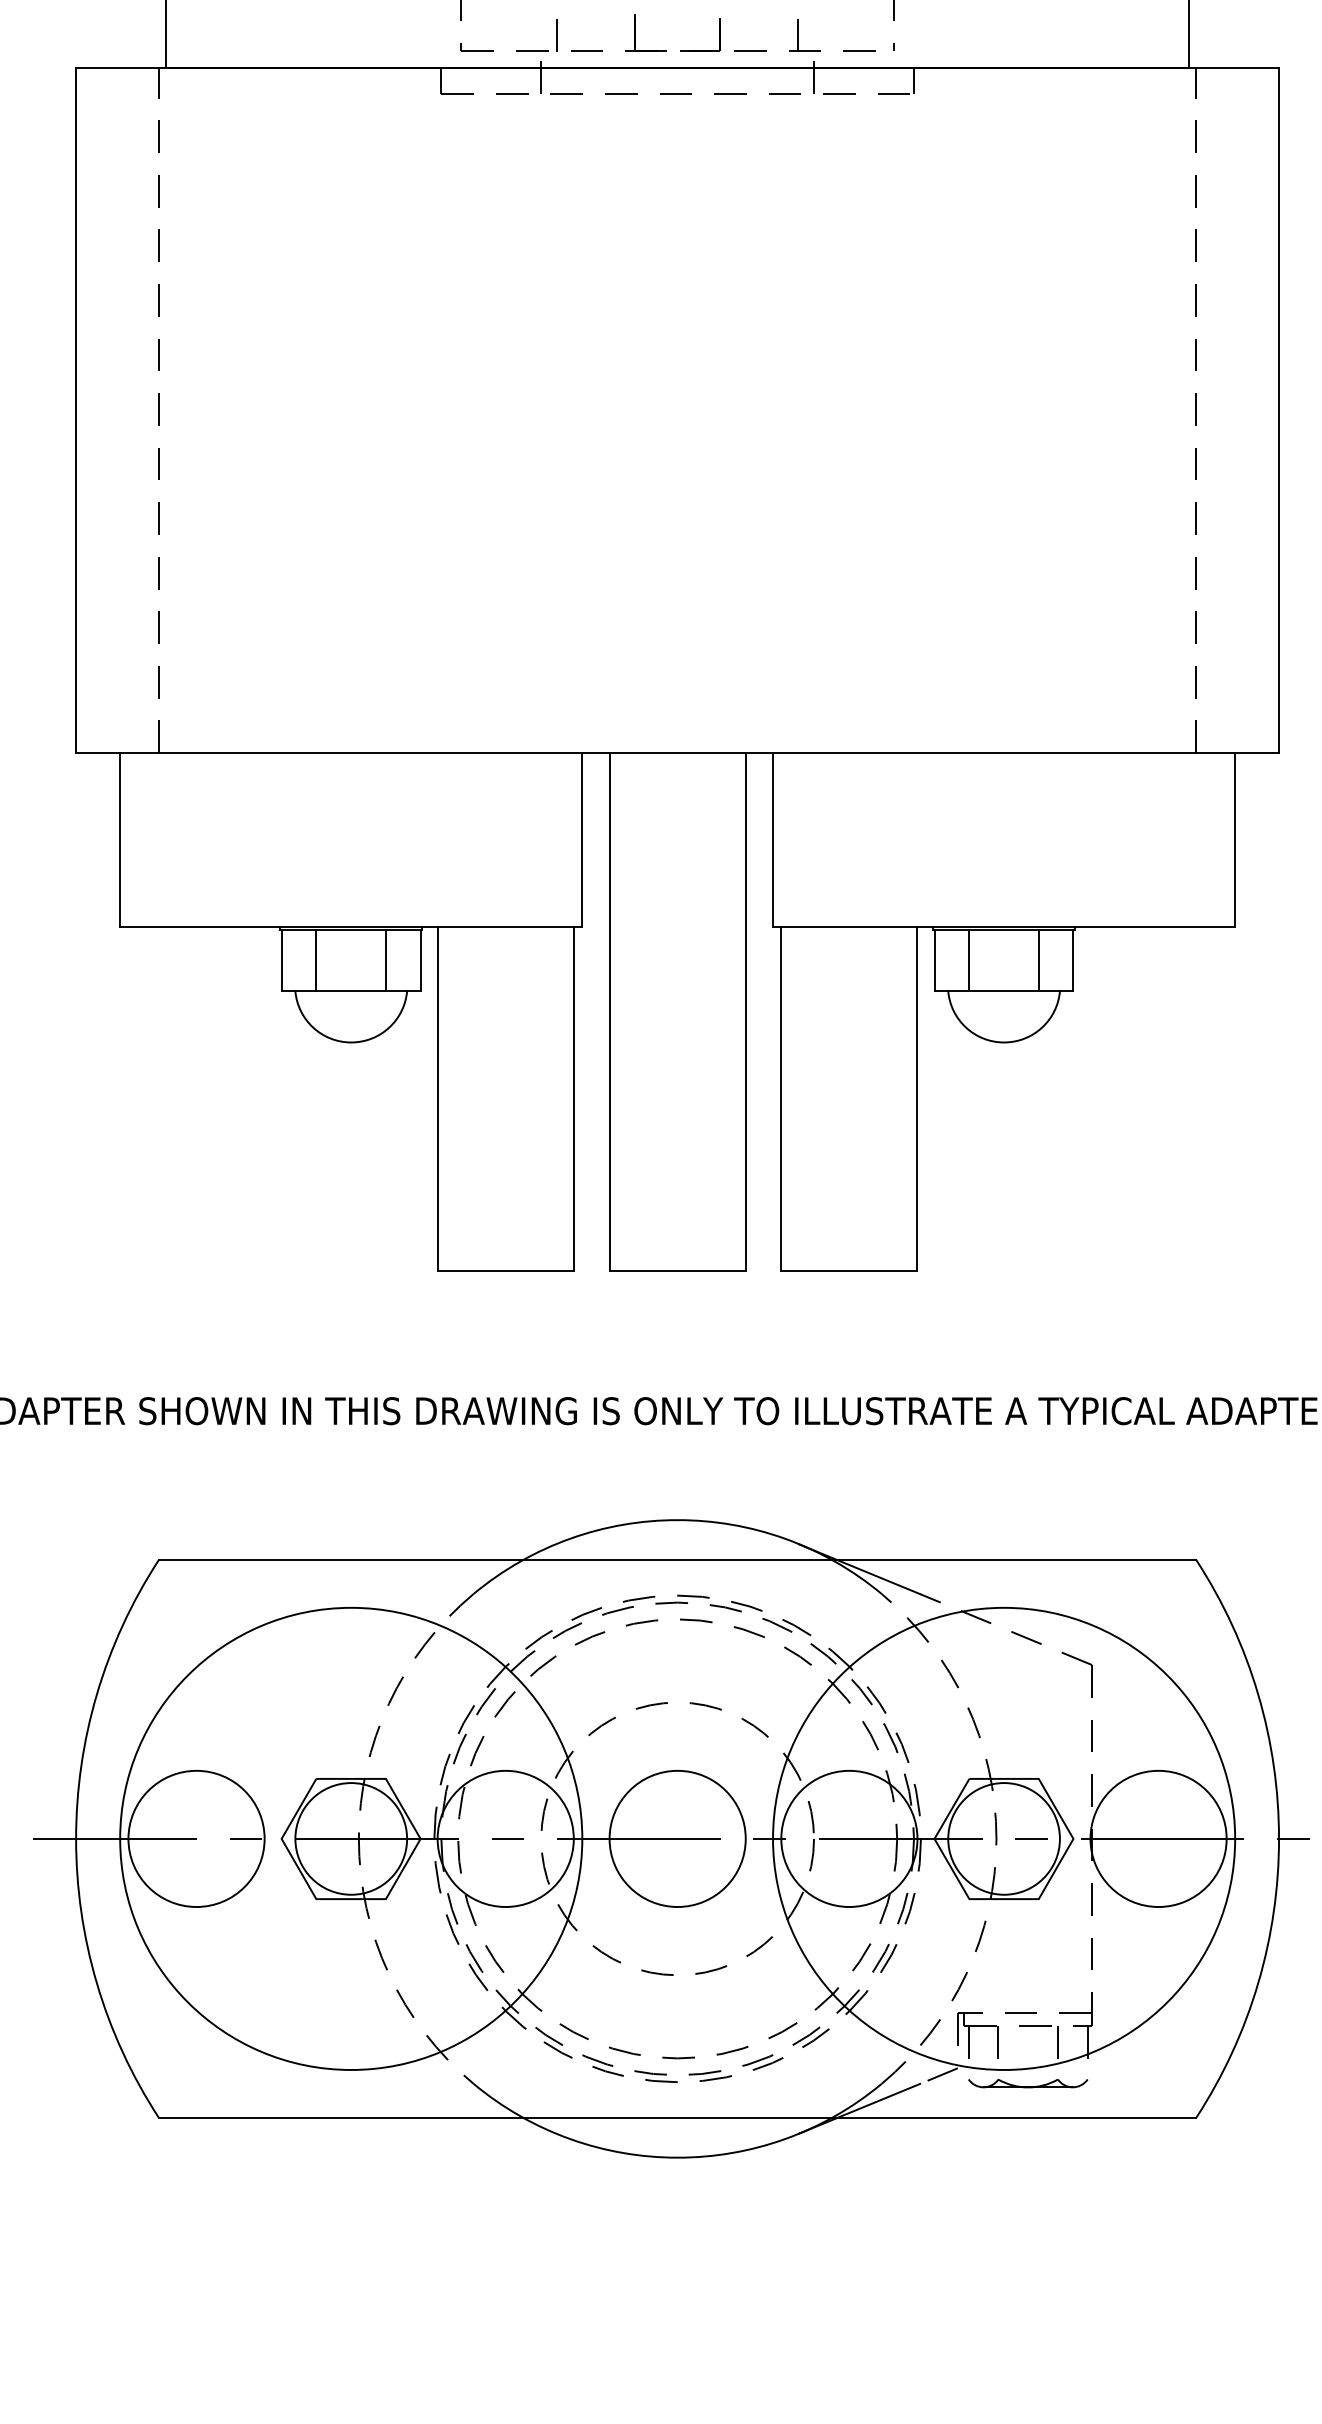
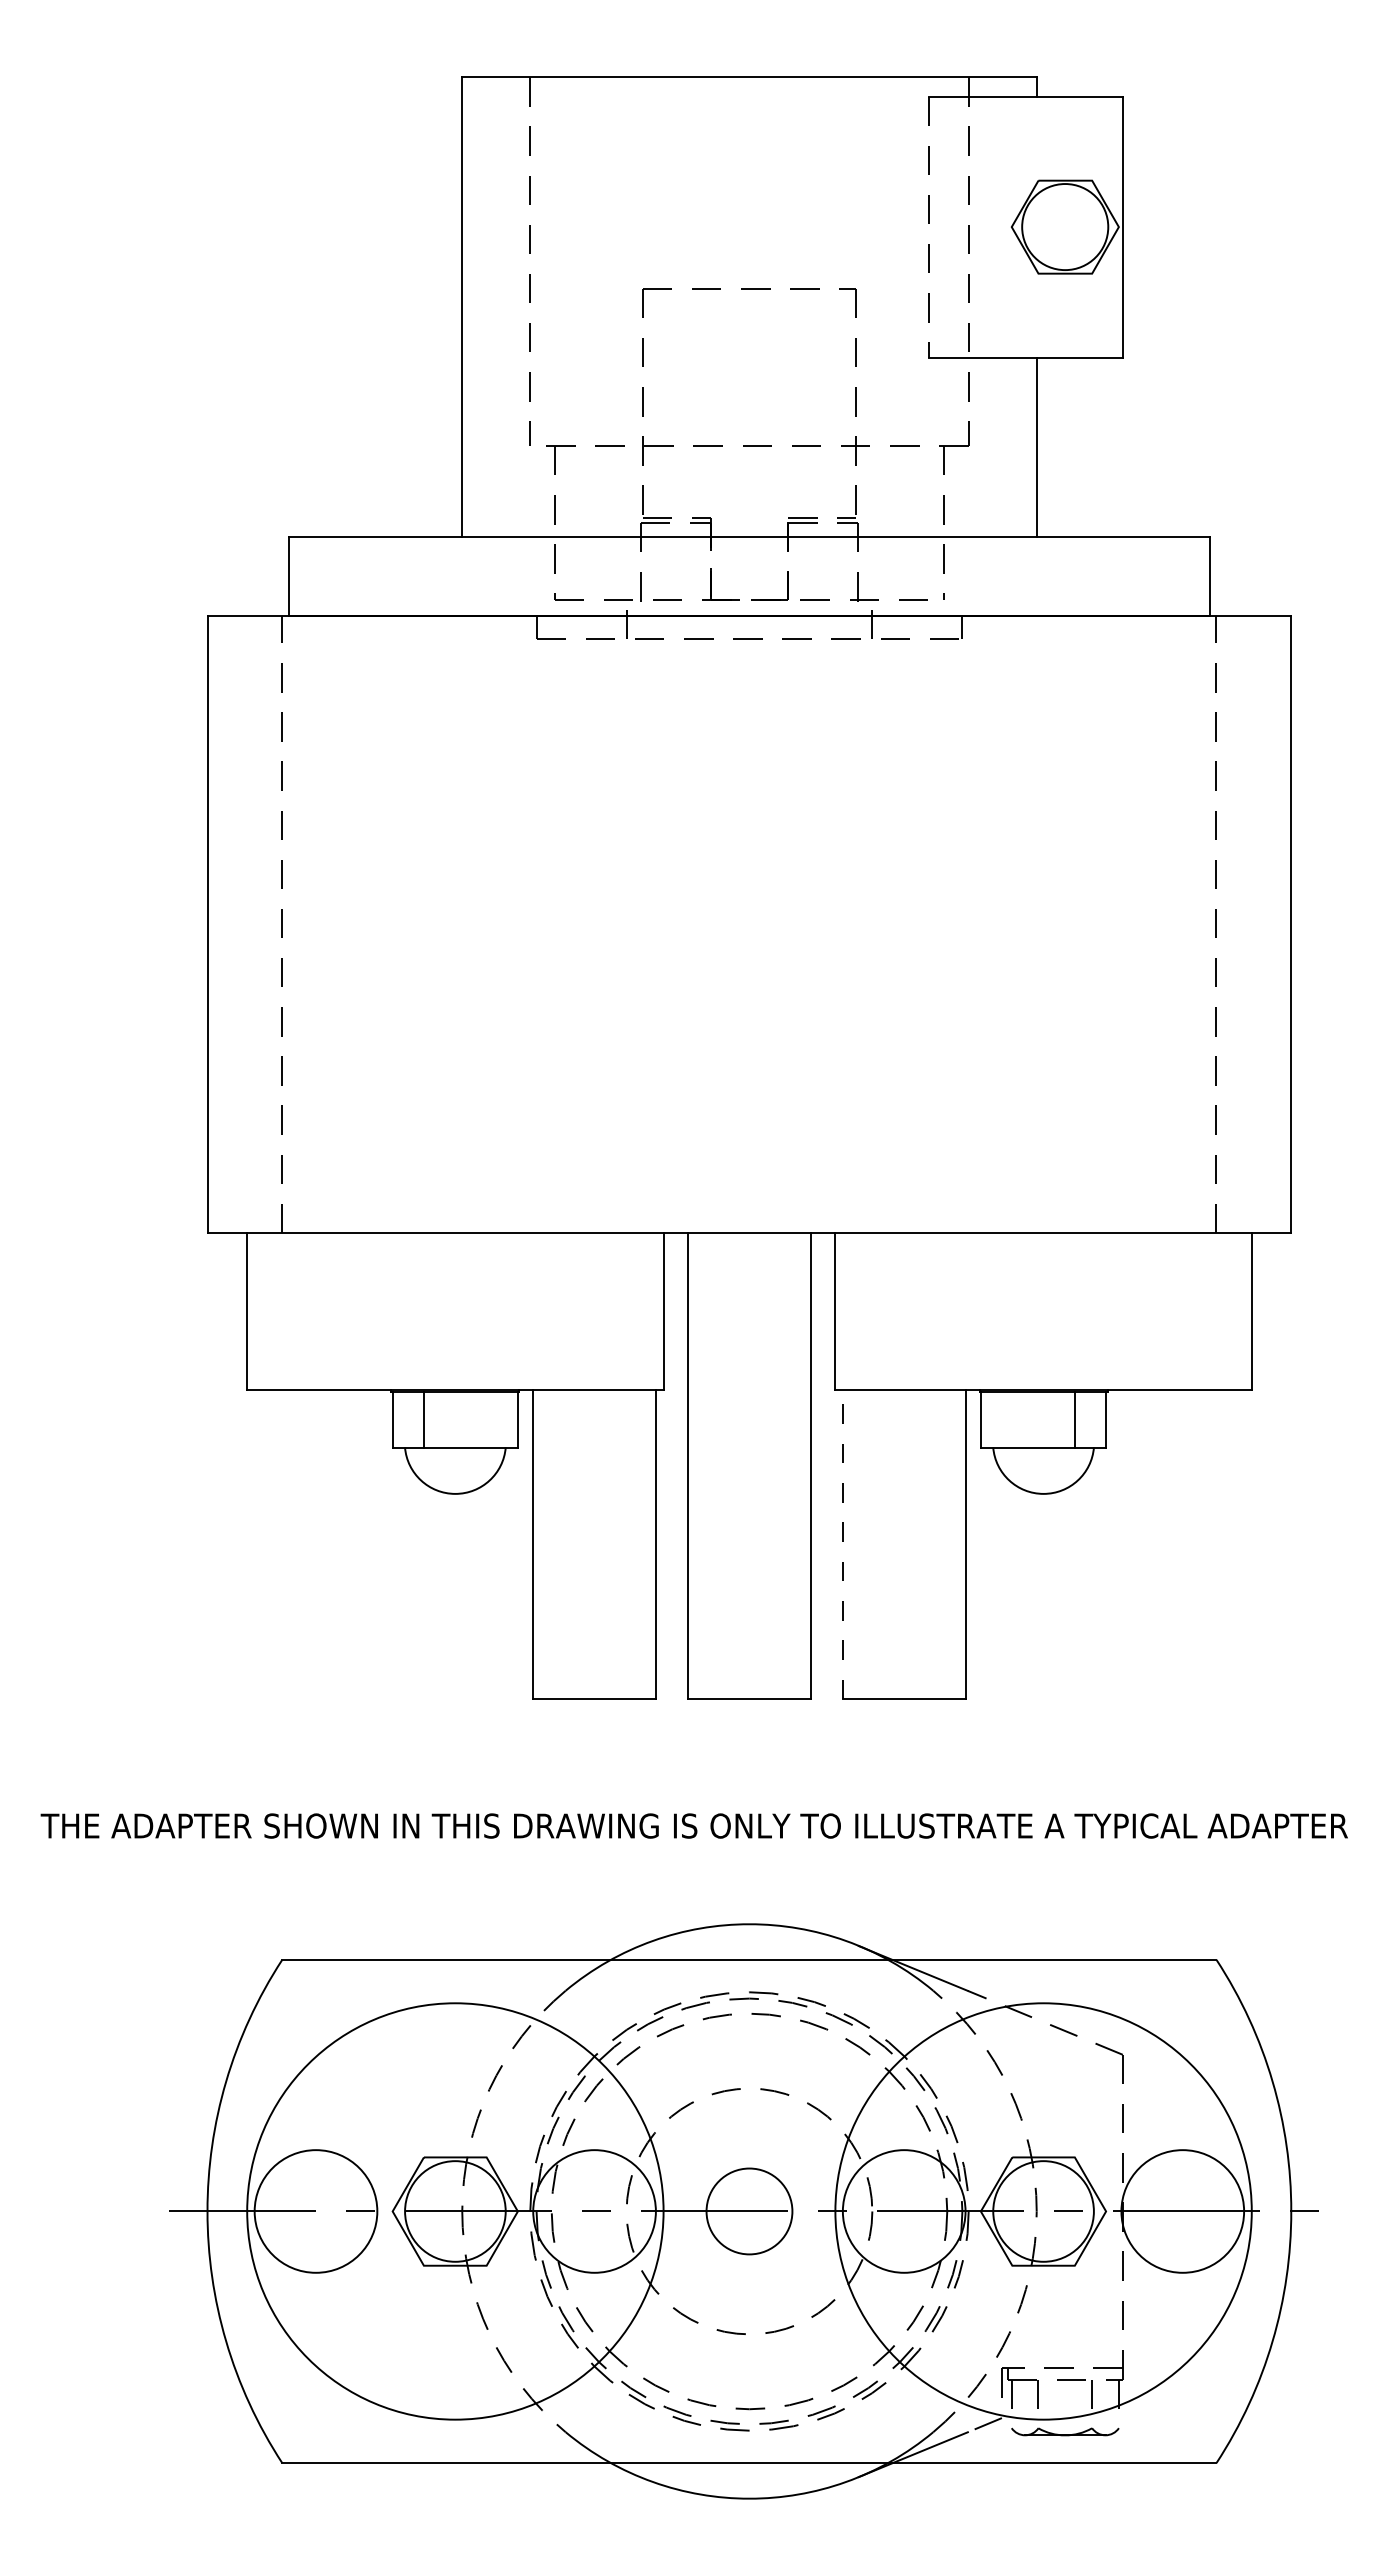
line: (385, 959) -> (486, 1419), removed
line: (969, 959) -> (1012, 1419), removed
line: (780, 1098) -> (842, 1544), solid -> dashed
circle: (677, 1838) -> (749, 2211), size x0.7

